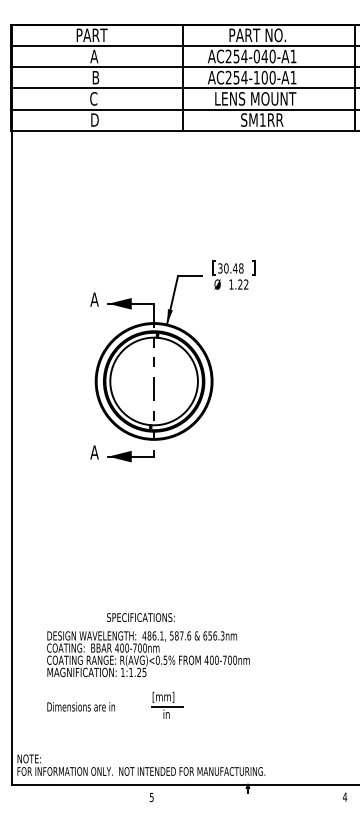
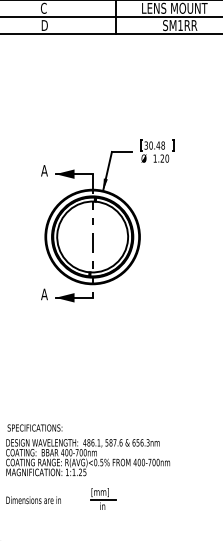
text: (246, 284) -> (167, 158), 1.22 -> 1.20
text: (140, 617) -> (34, 427), moved

